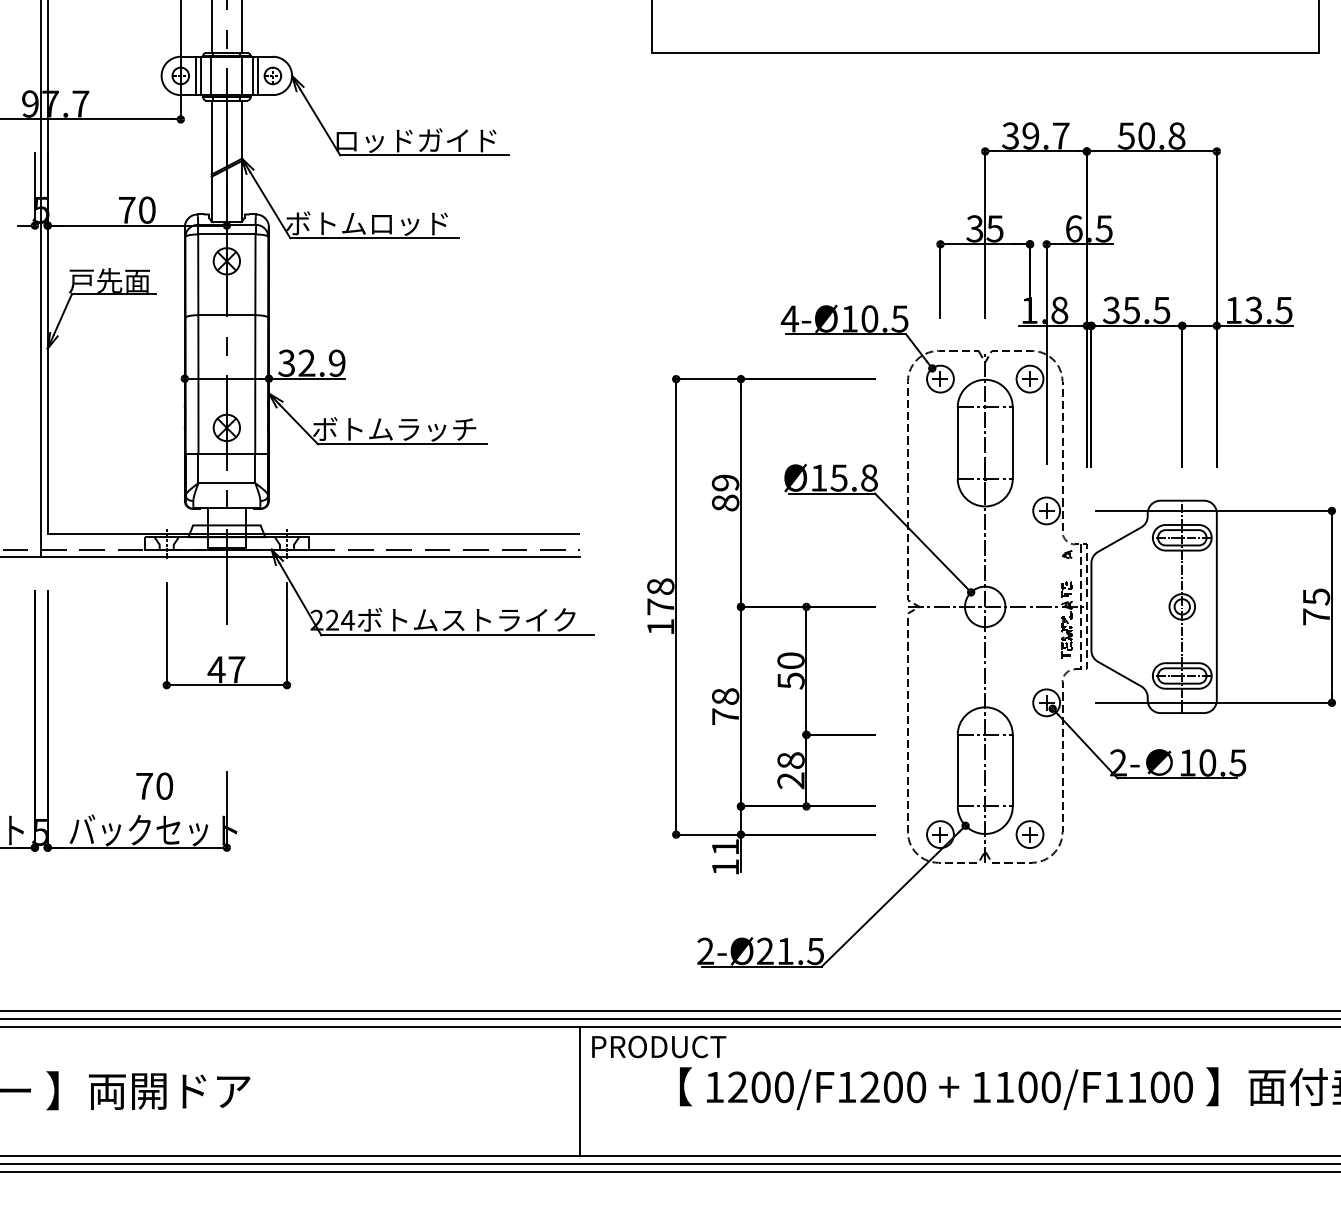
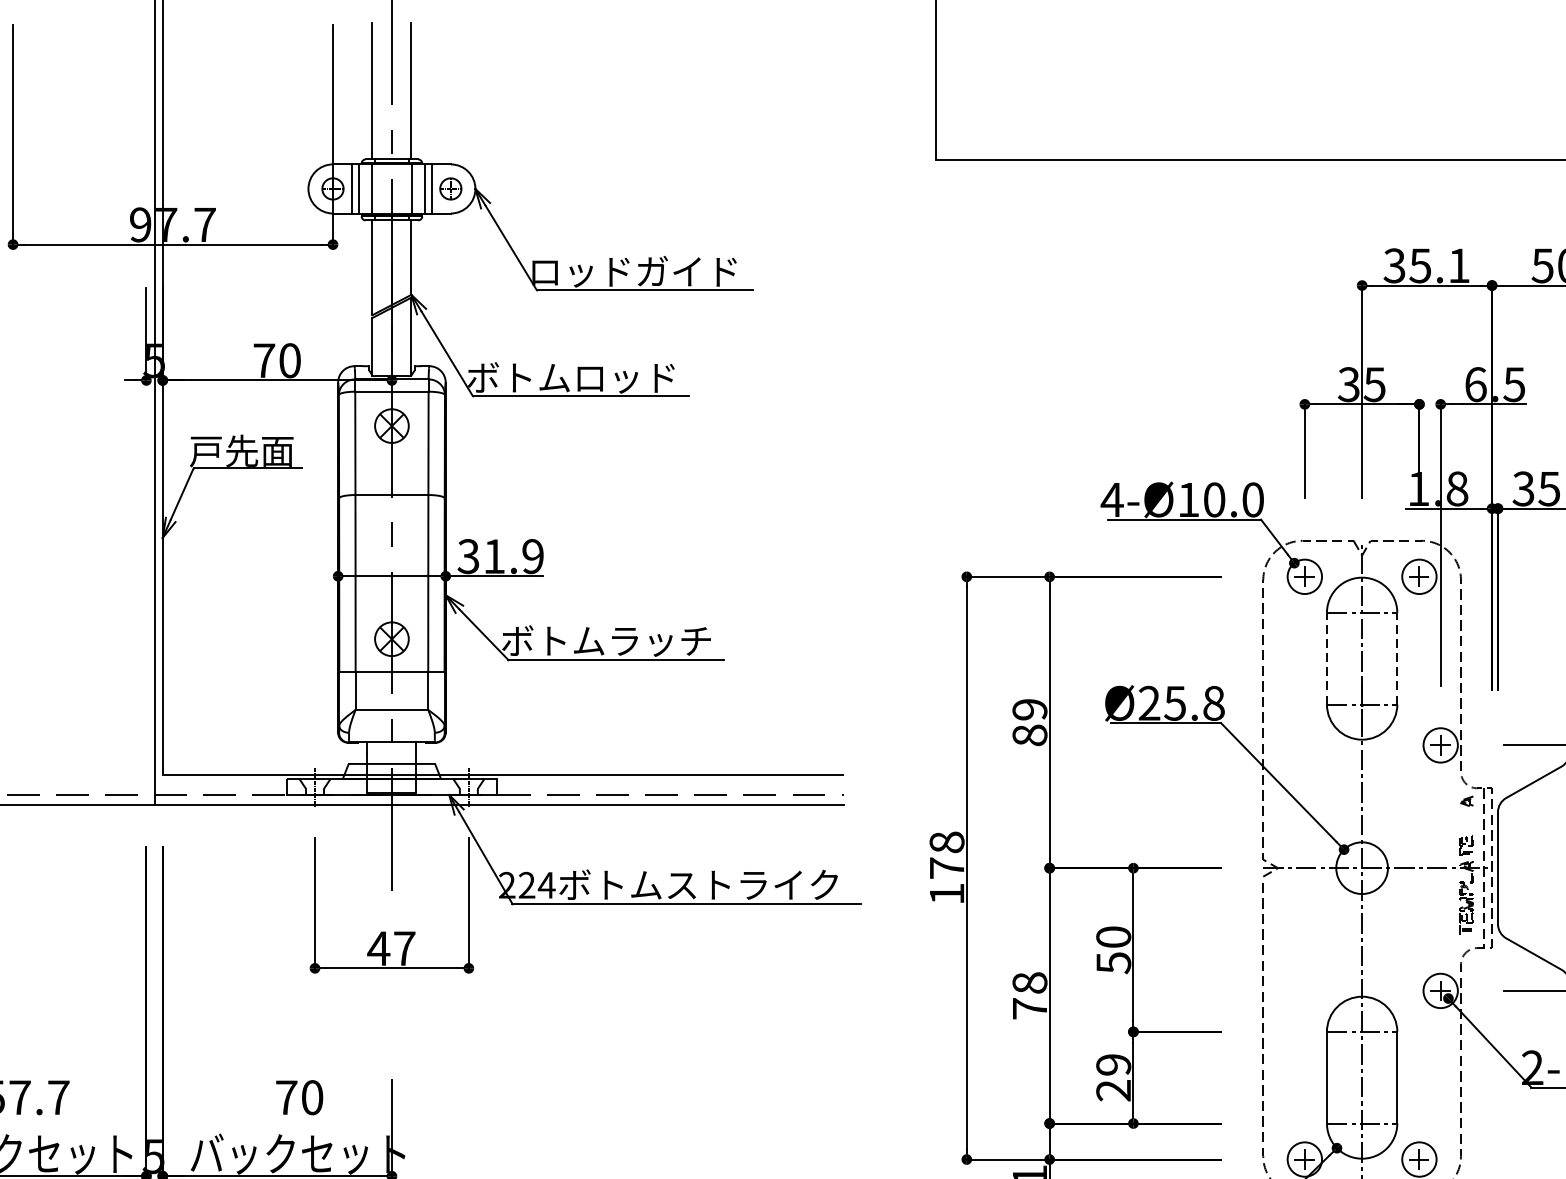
text: (1045, 135) -> (1439, 265), 39.7 -> 35.1
text: (899, 318) -> (1252, 499), 4-Ø10.5 -> 4-Ø10.0
text: (306, 362) -> (493, 555), 32.9 -> 31.9
line: (957, 443) -> (1326, 659), solid -> dashed
line: (1012, 443) -> (1397, 659), solid -> dashed
text: (818, 477) -> (1148, 702), Ø15.8 -> Ø25.8
text: (790, 760) -> (1112, 1064), 28 -> 29

